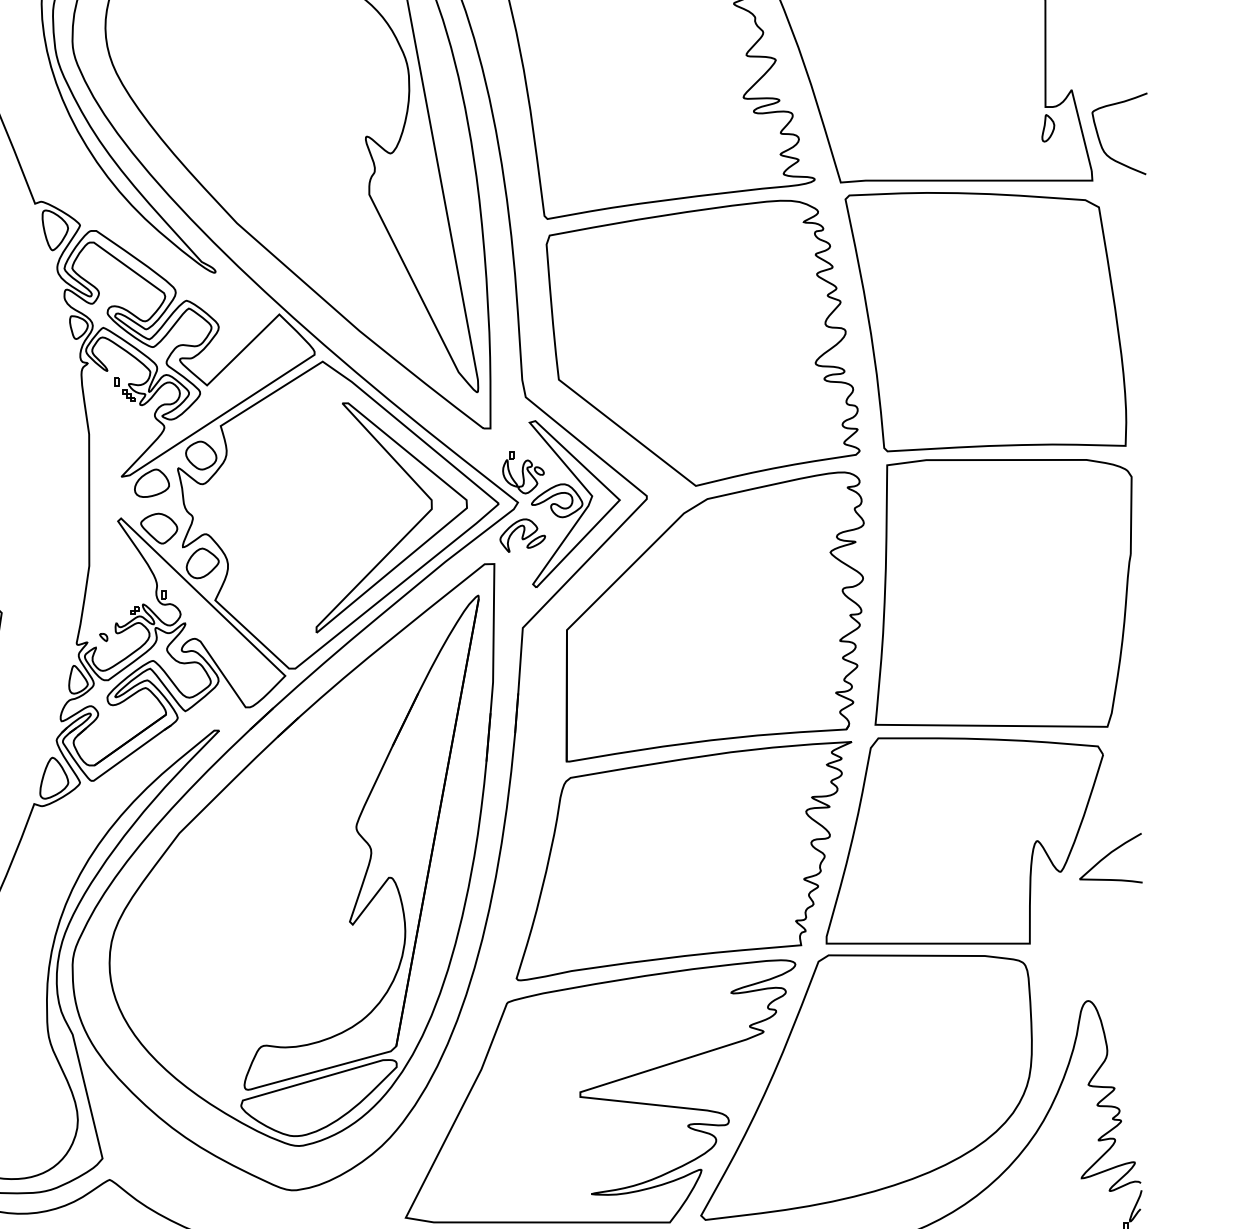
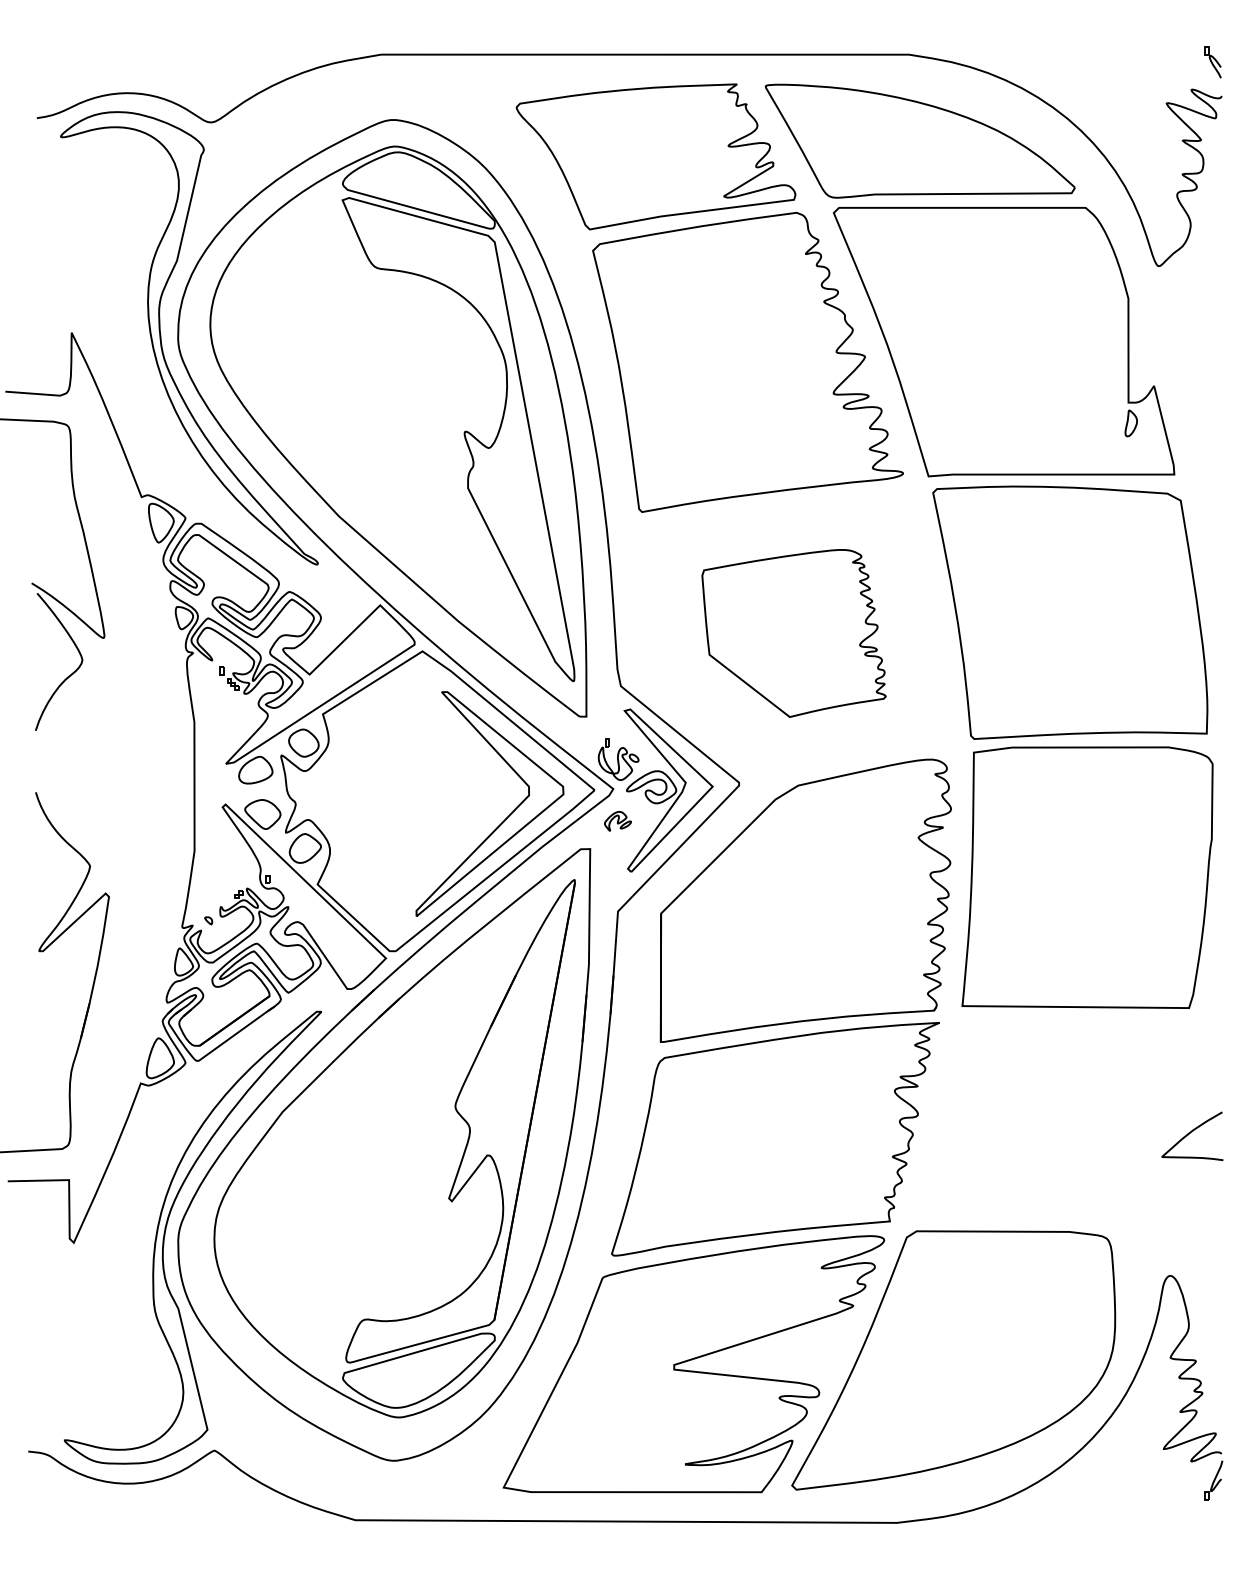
curve: (1100, 140) -> (1182, 435), removed
part: (702, 343) -> (793, 633), size x0.6
part: (522, 535) -> (617, 821), size x0.6
part: (964, 840) -> (1049, 1119), removed

